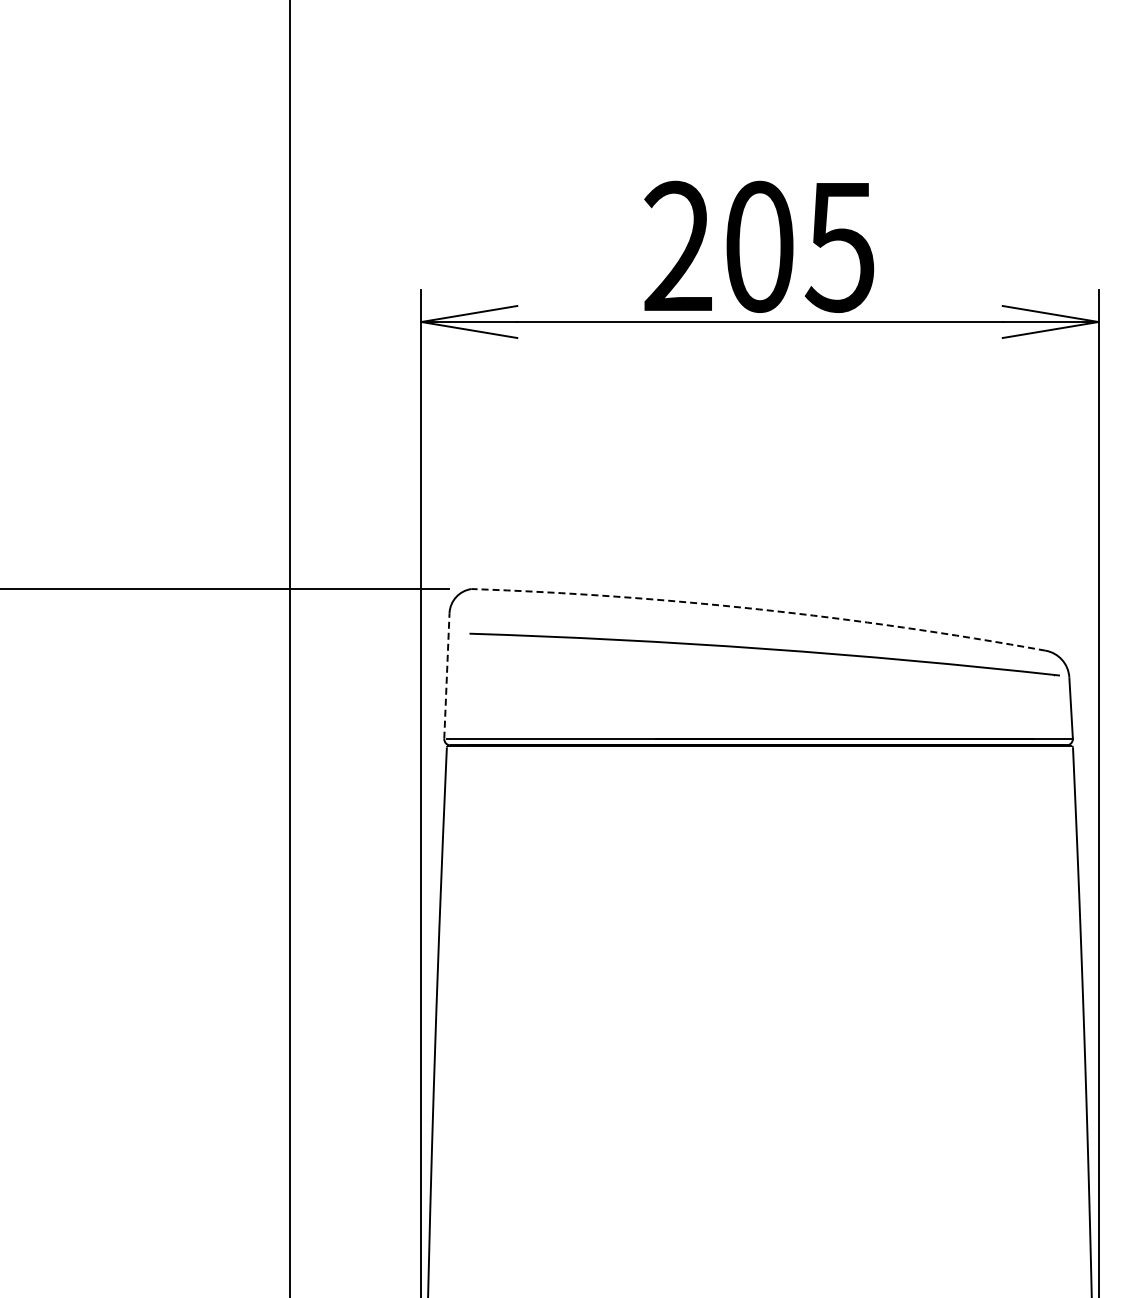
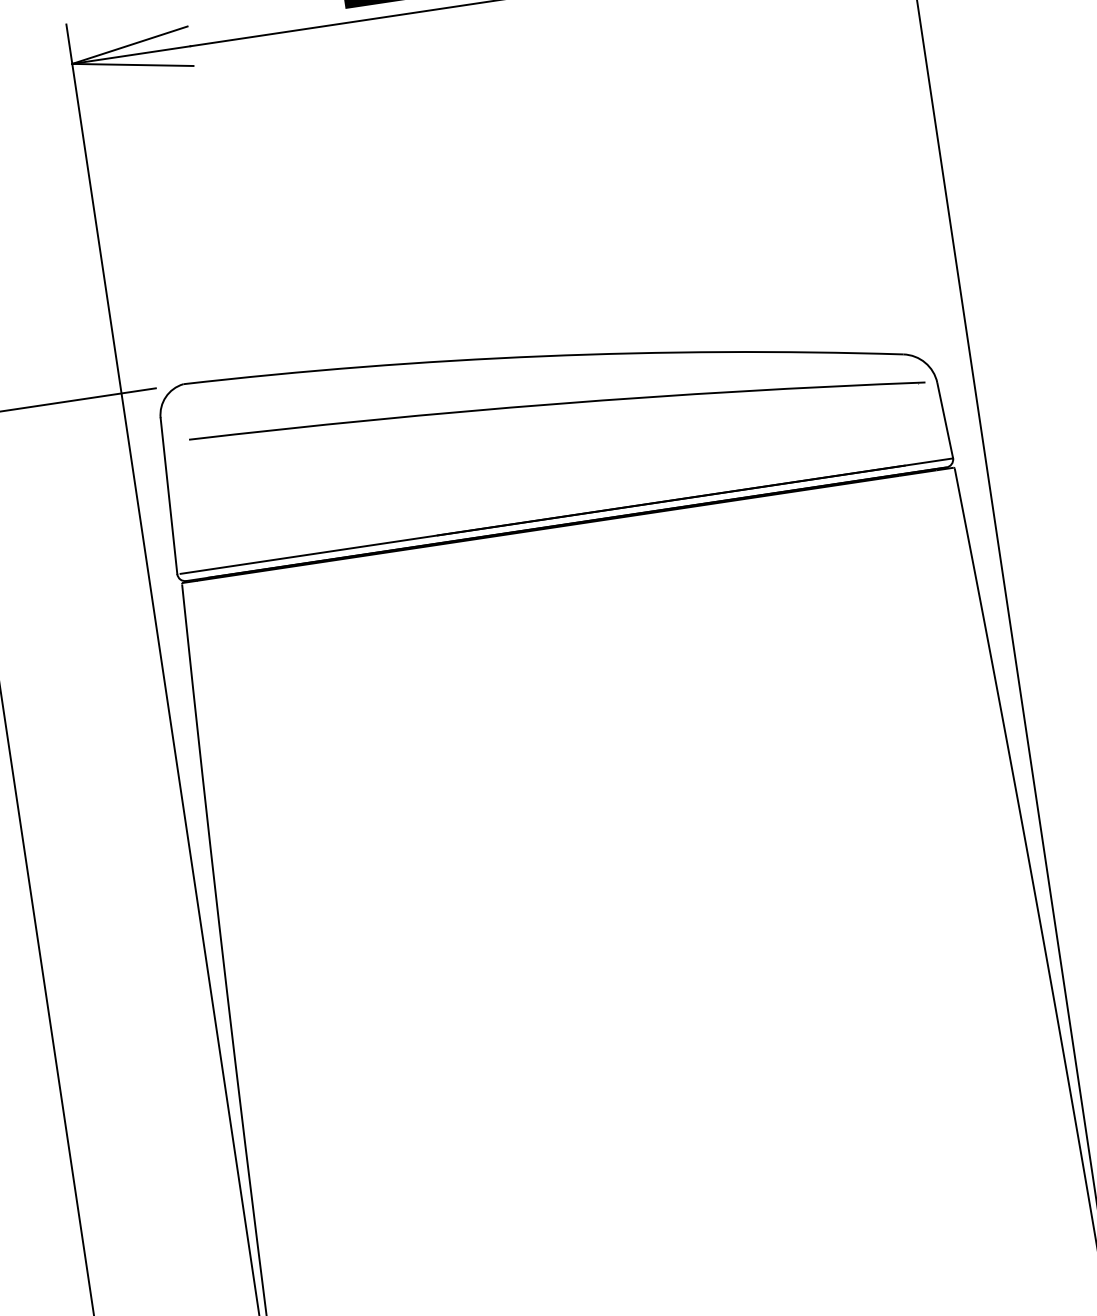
arc: (759, 609) -> (542, 356), dashed -> solid
line: (446, 675) -> (168, 495), dashed -> solid

